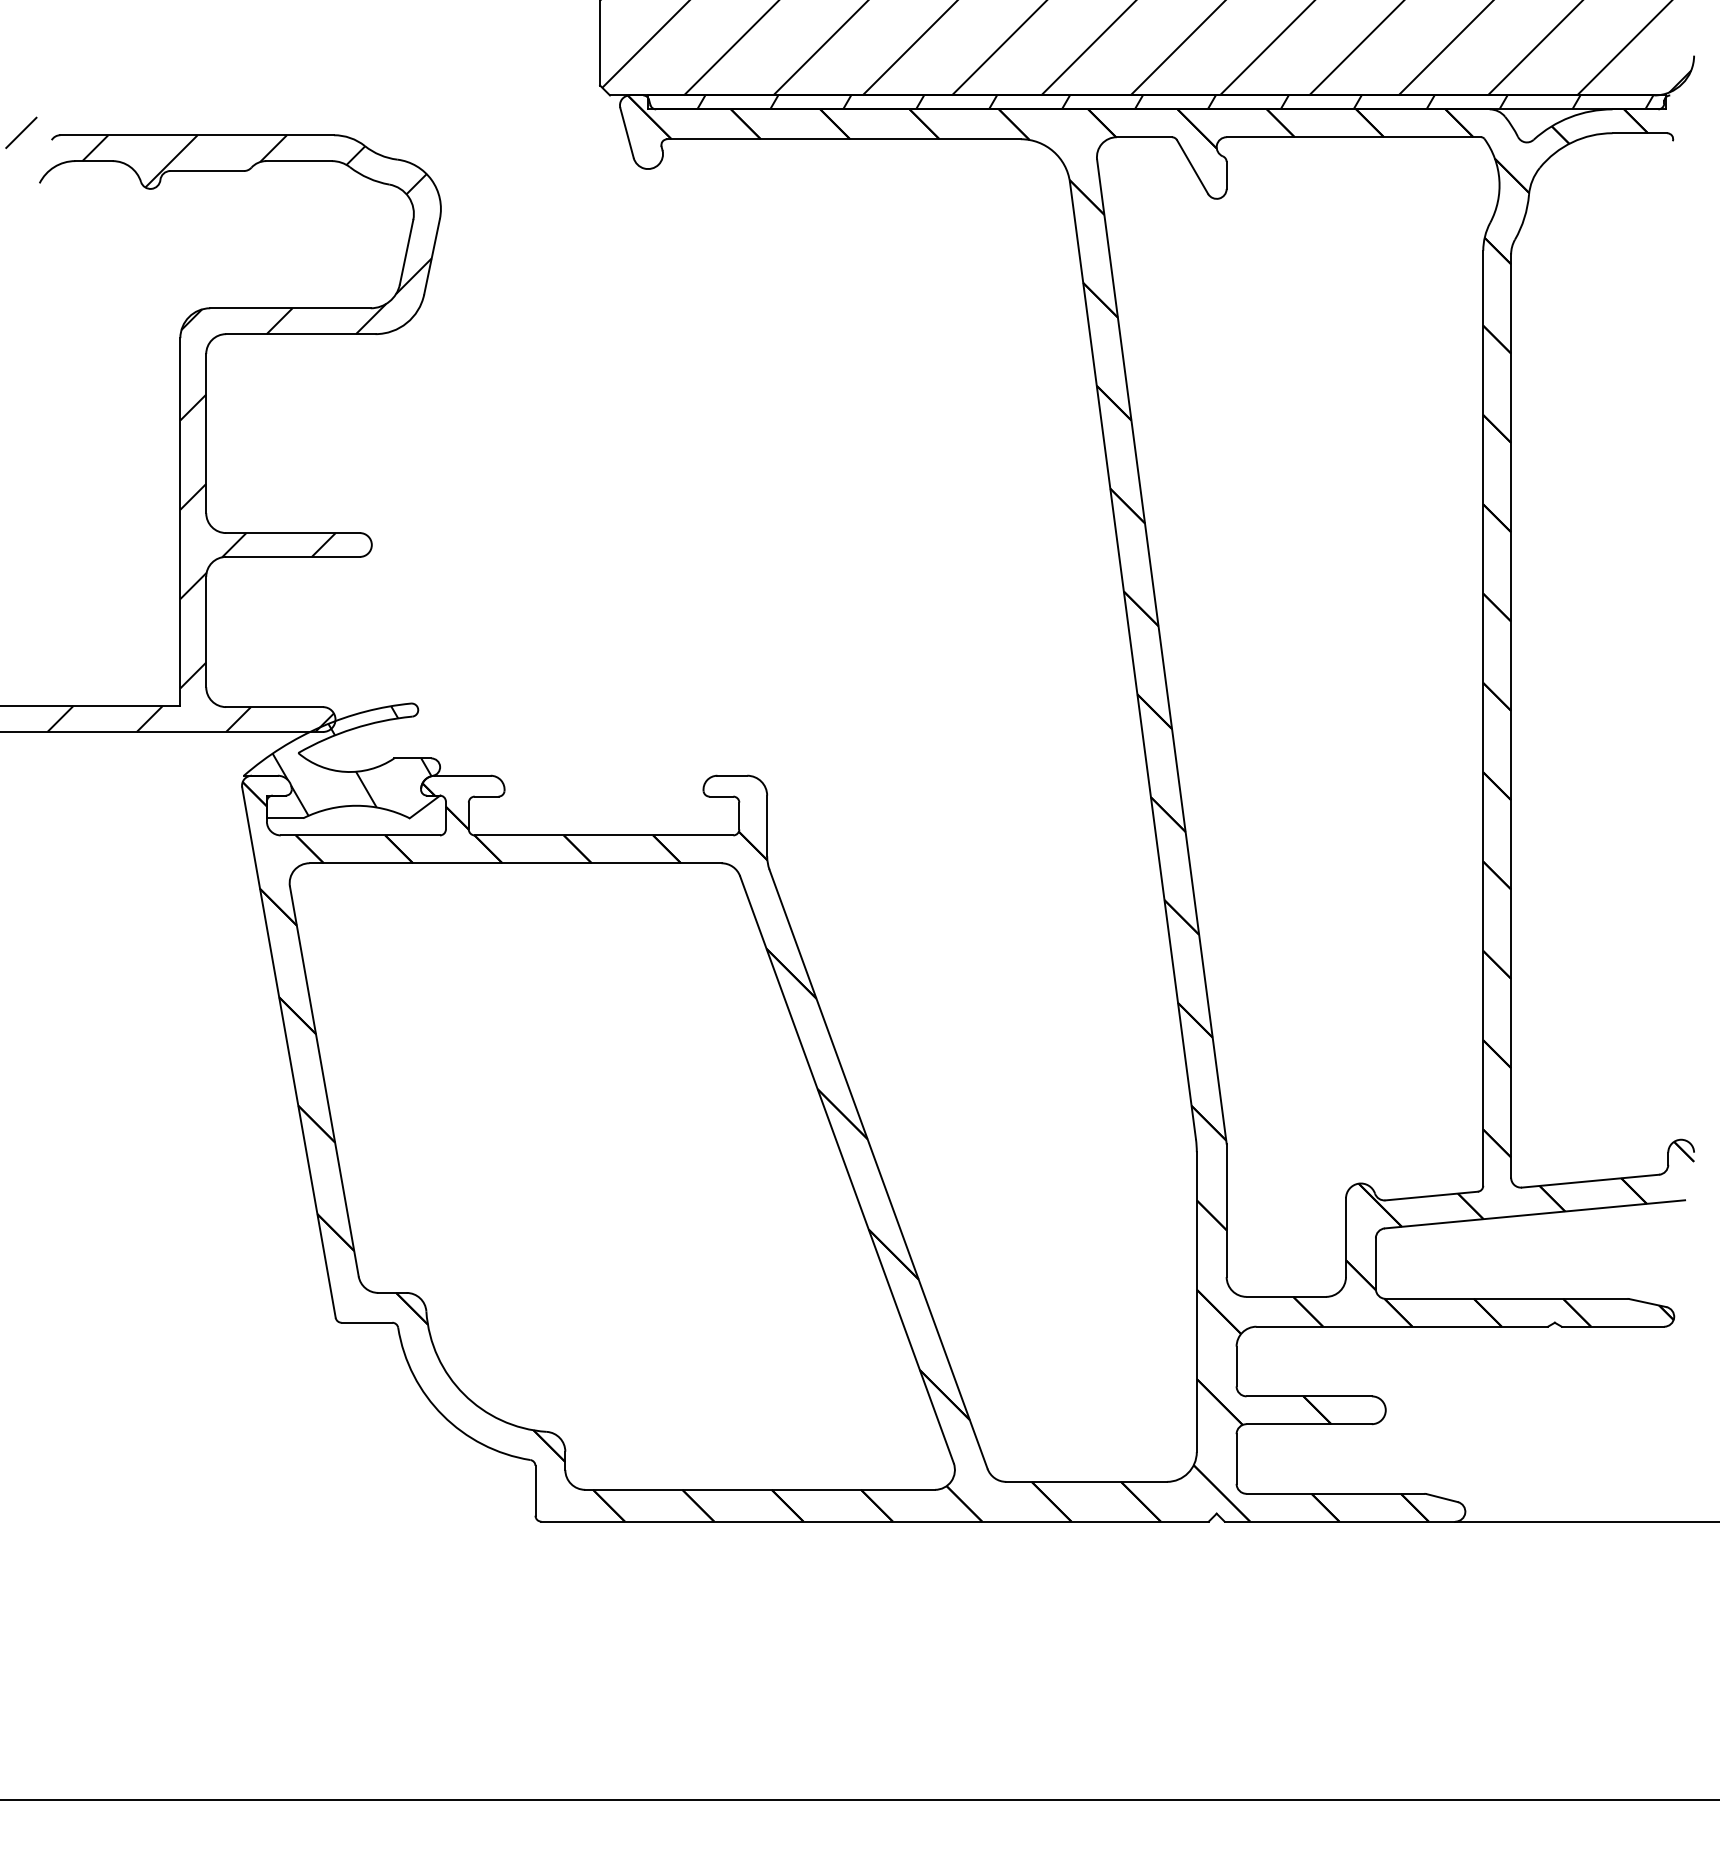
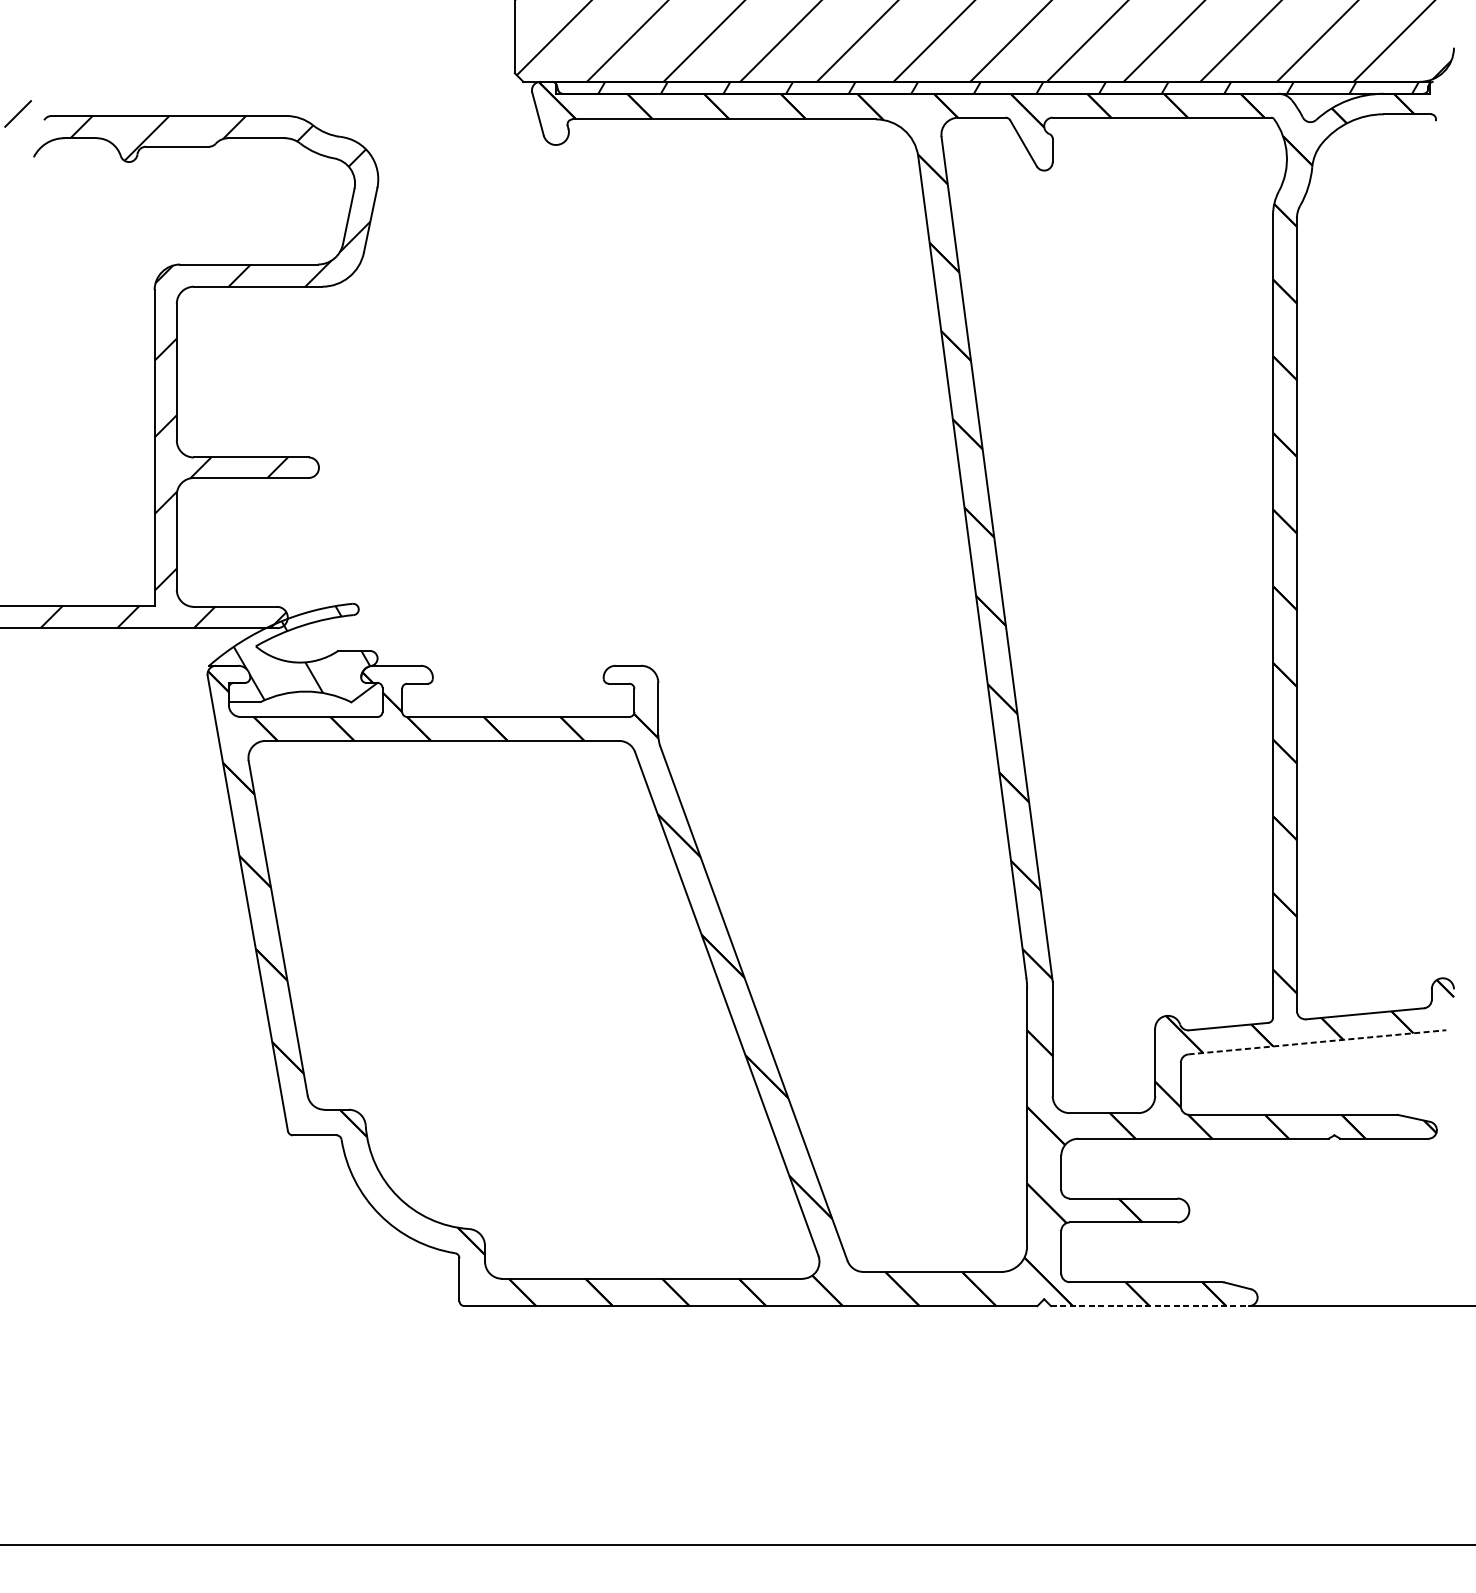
line: (1534, 1214) -> (1316, 1042), solid -> dashed
line: (1340, 1521) -> (1150, 1305), solid -> dashed

